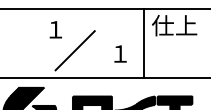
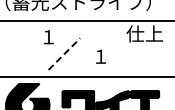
line: (144, 43) -> (120, 48), removed
line: (75, 49) -> (64, 53), solid -> dashed

